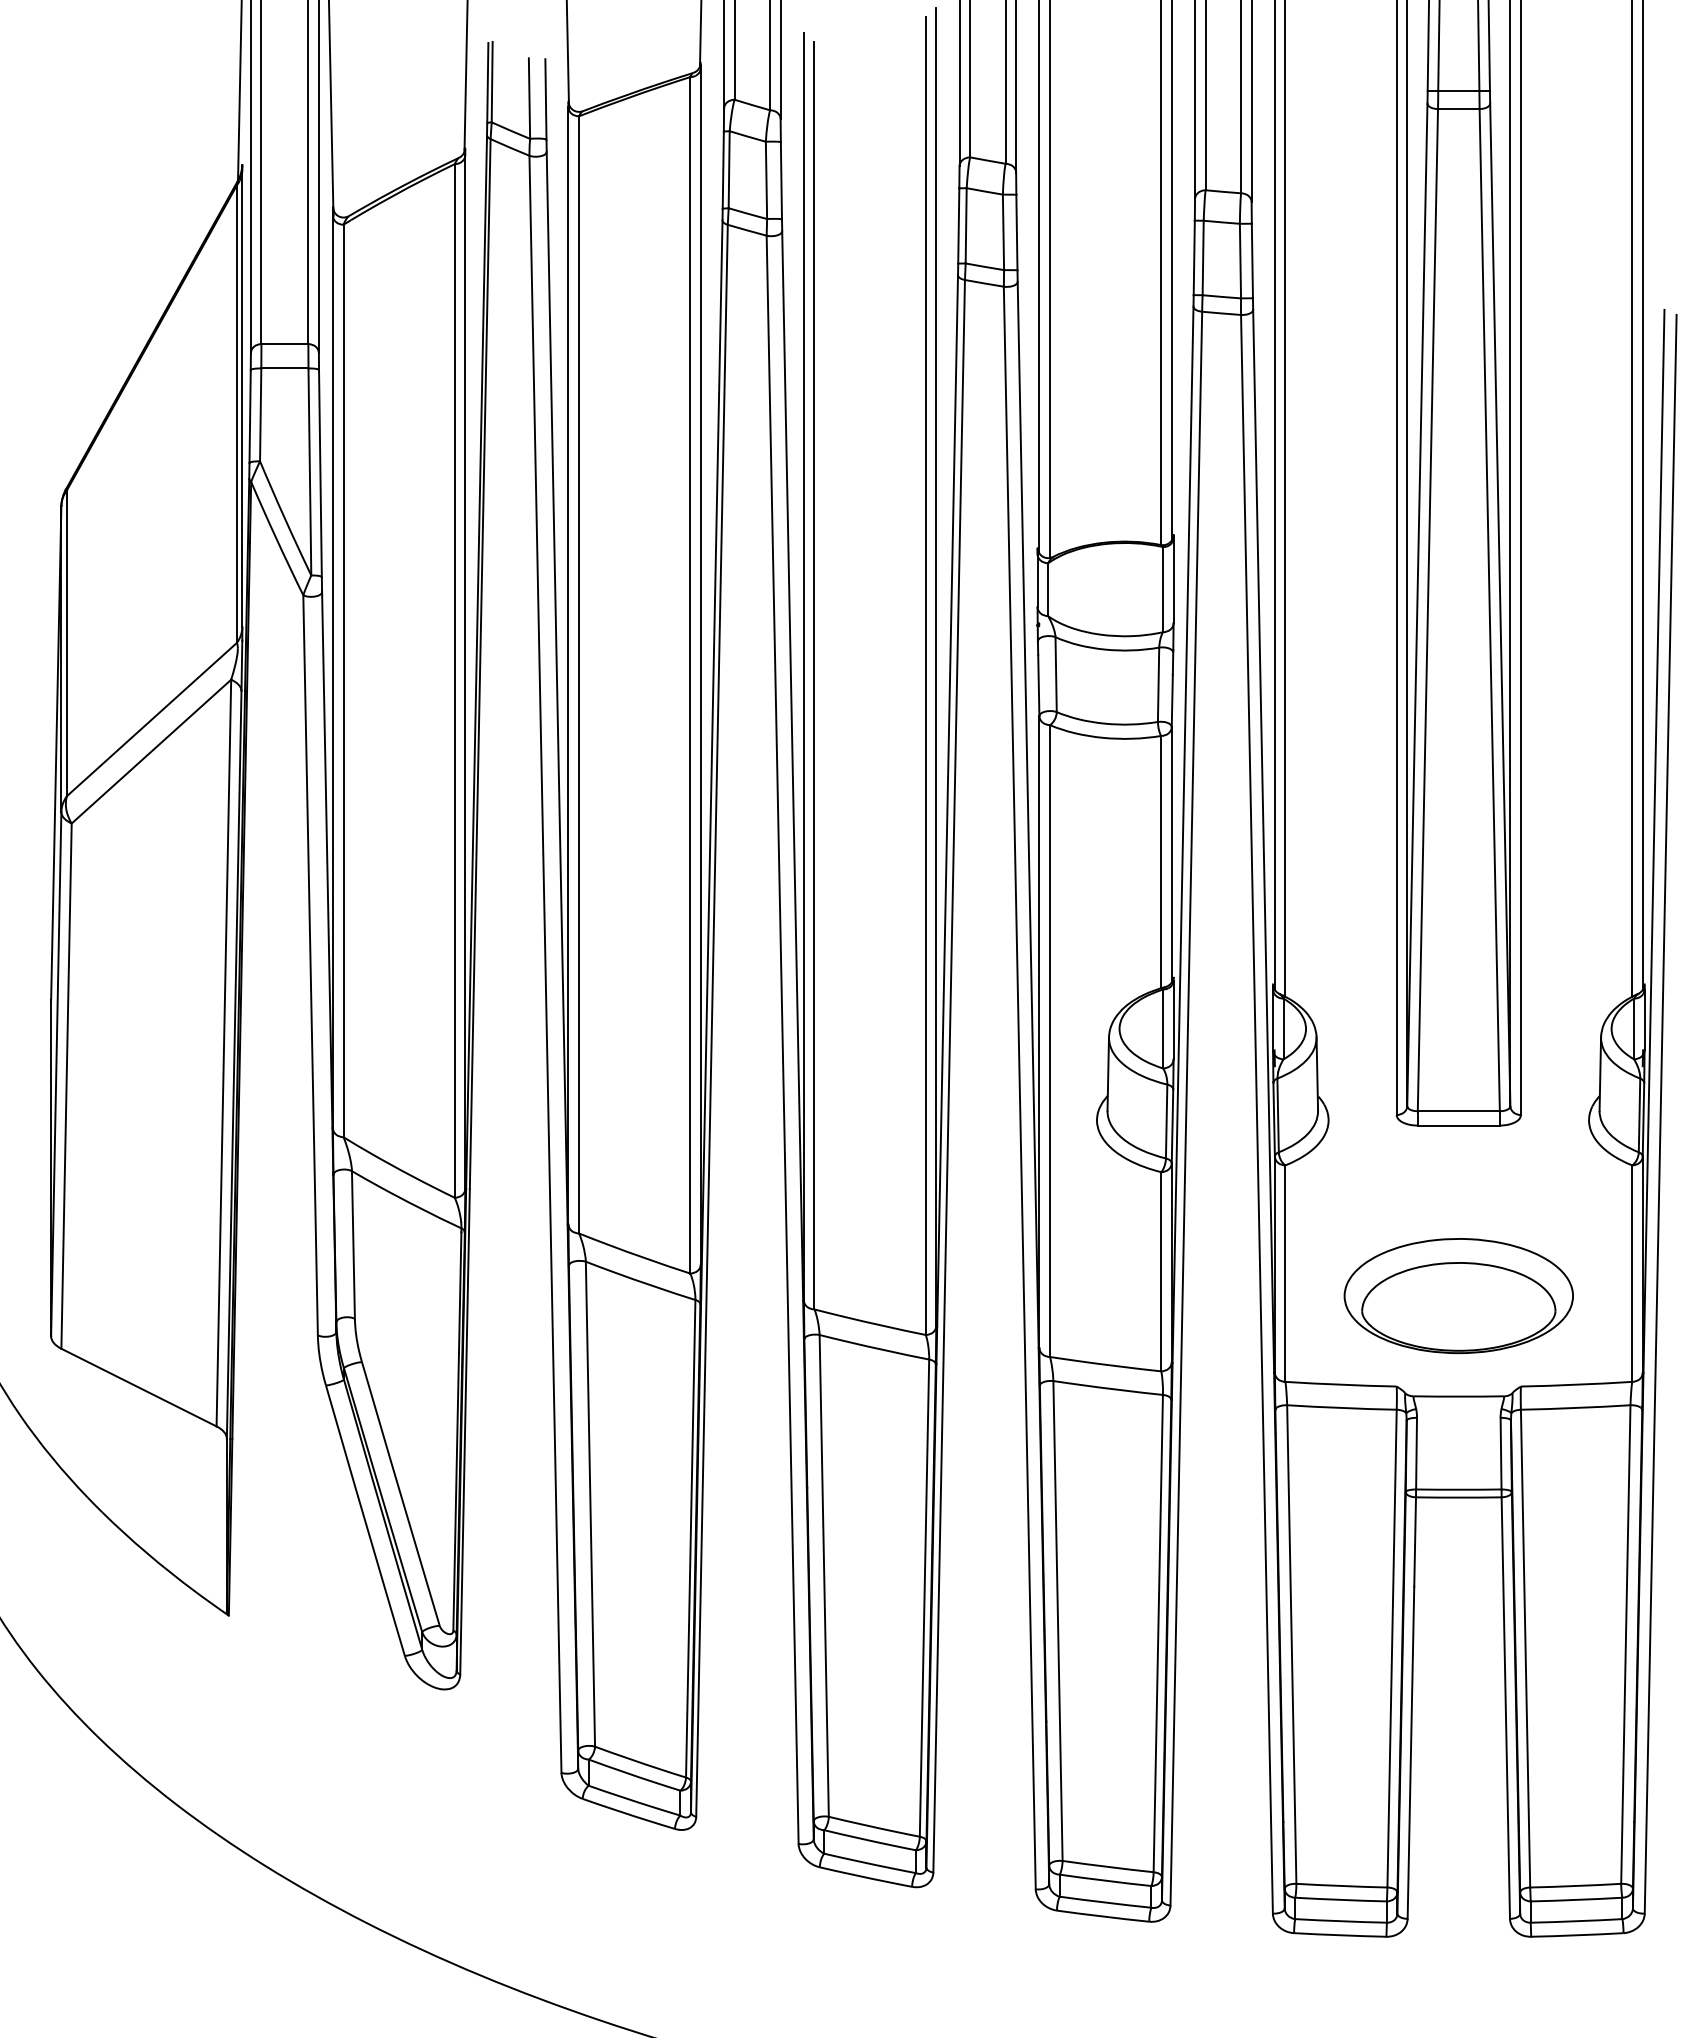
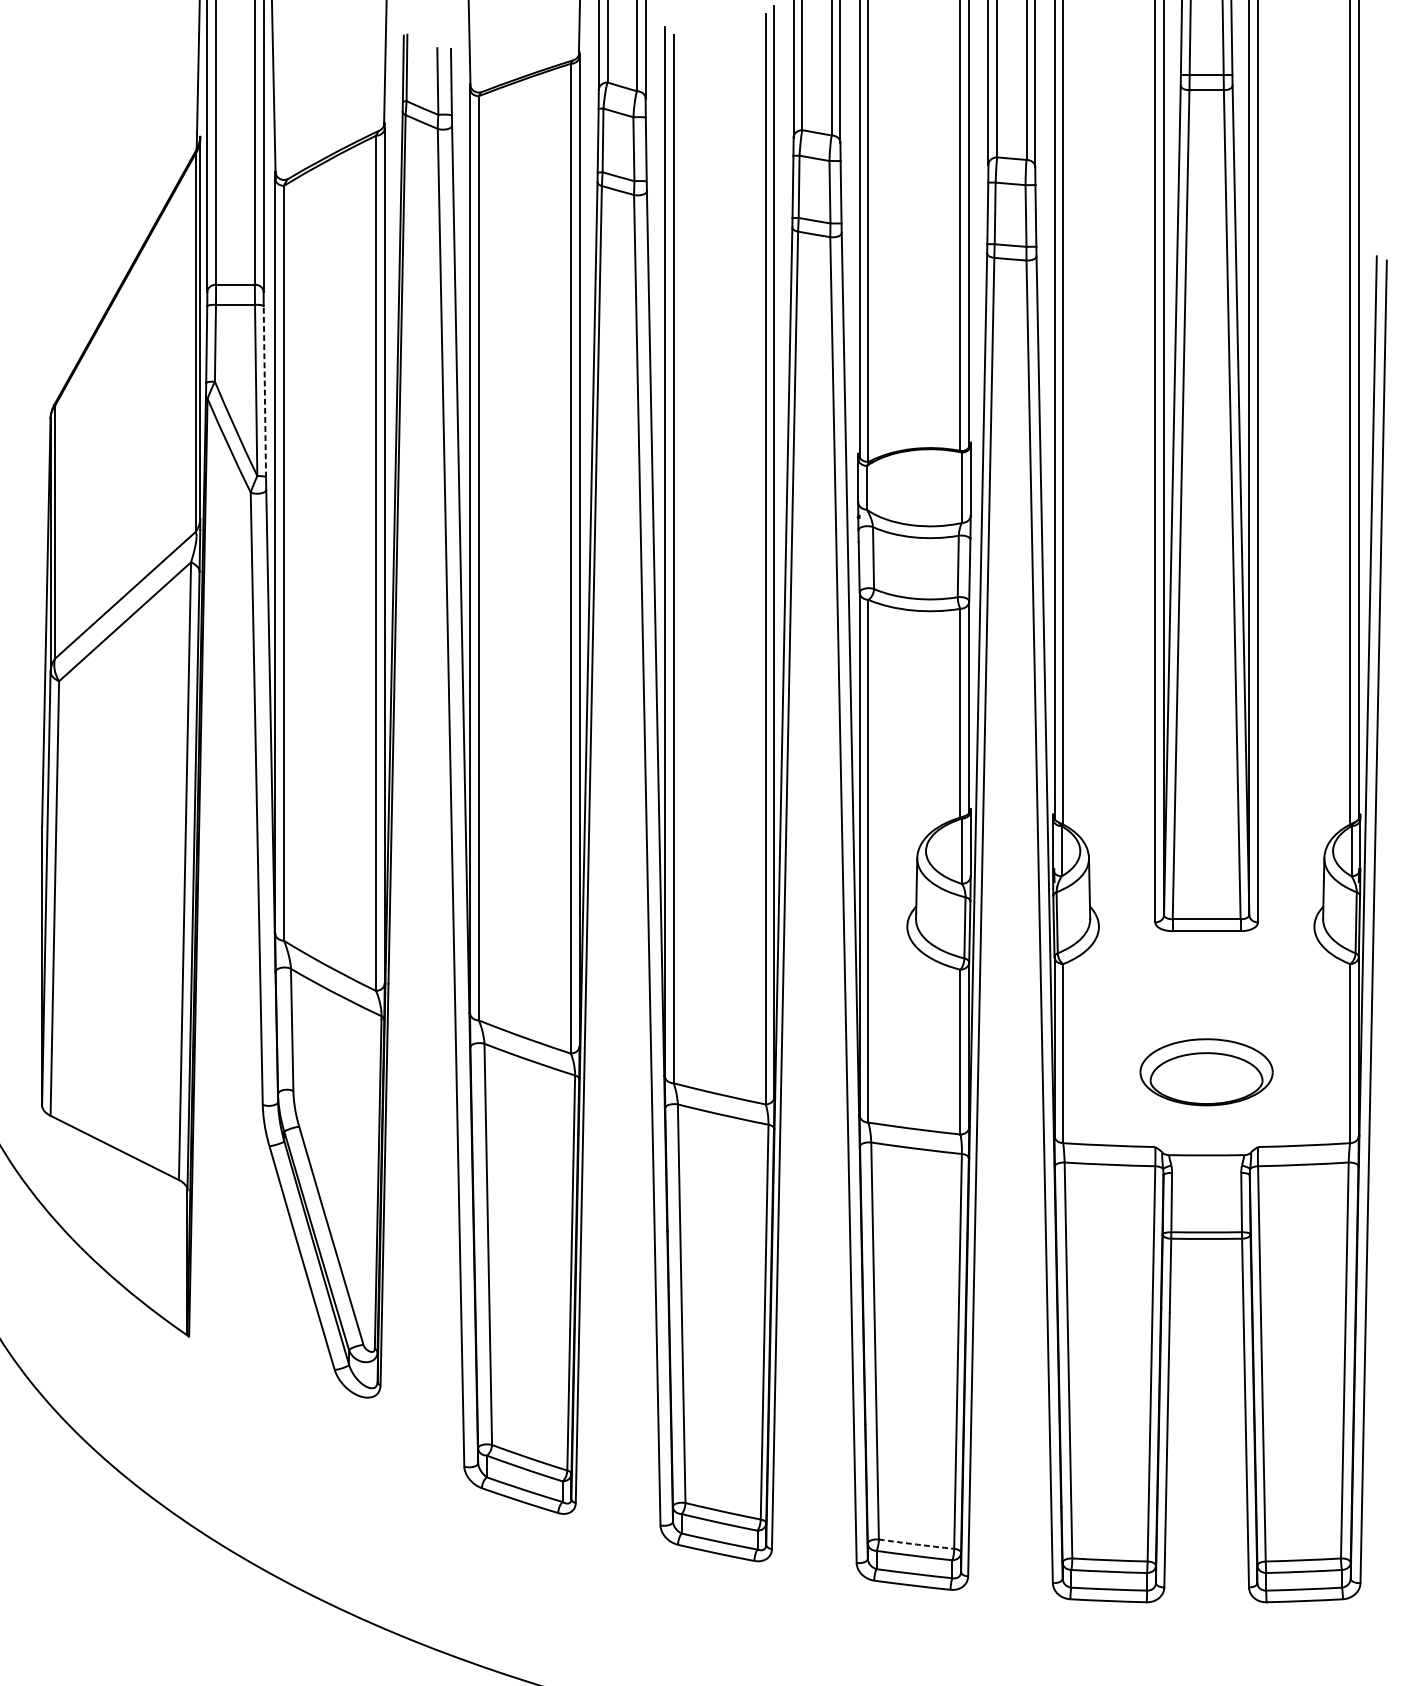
line: (320, 473) -> (264, 391), solid -> dashed
part: (1458, 1296) -> (1206, 1072), size x0.7
arc: (1108, 1866) -> (916, 1544), solid -> dashed

